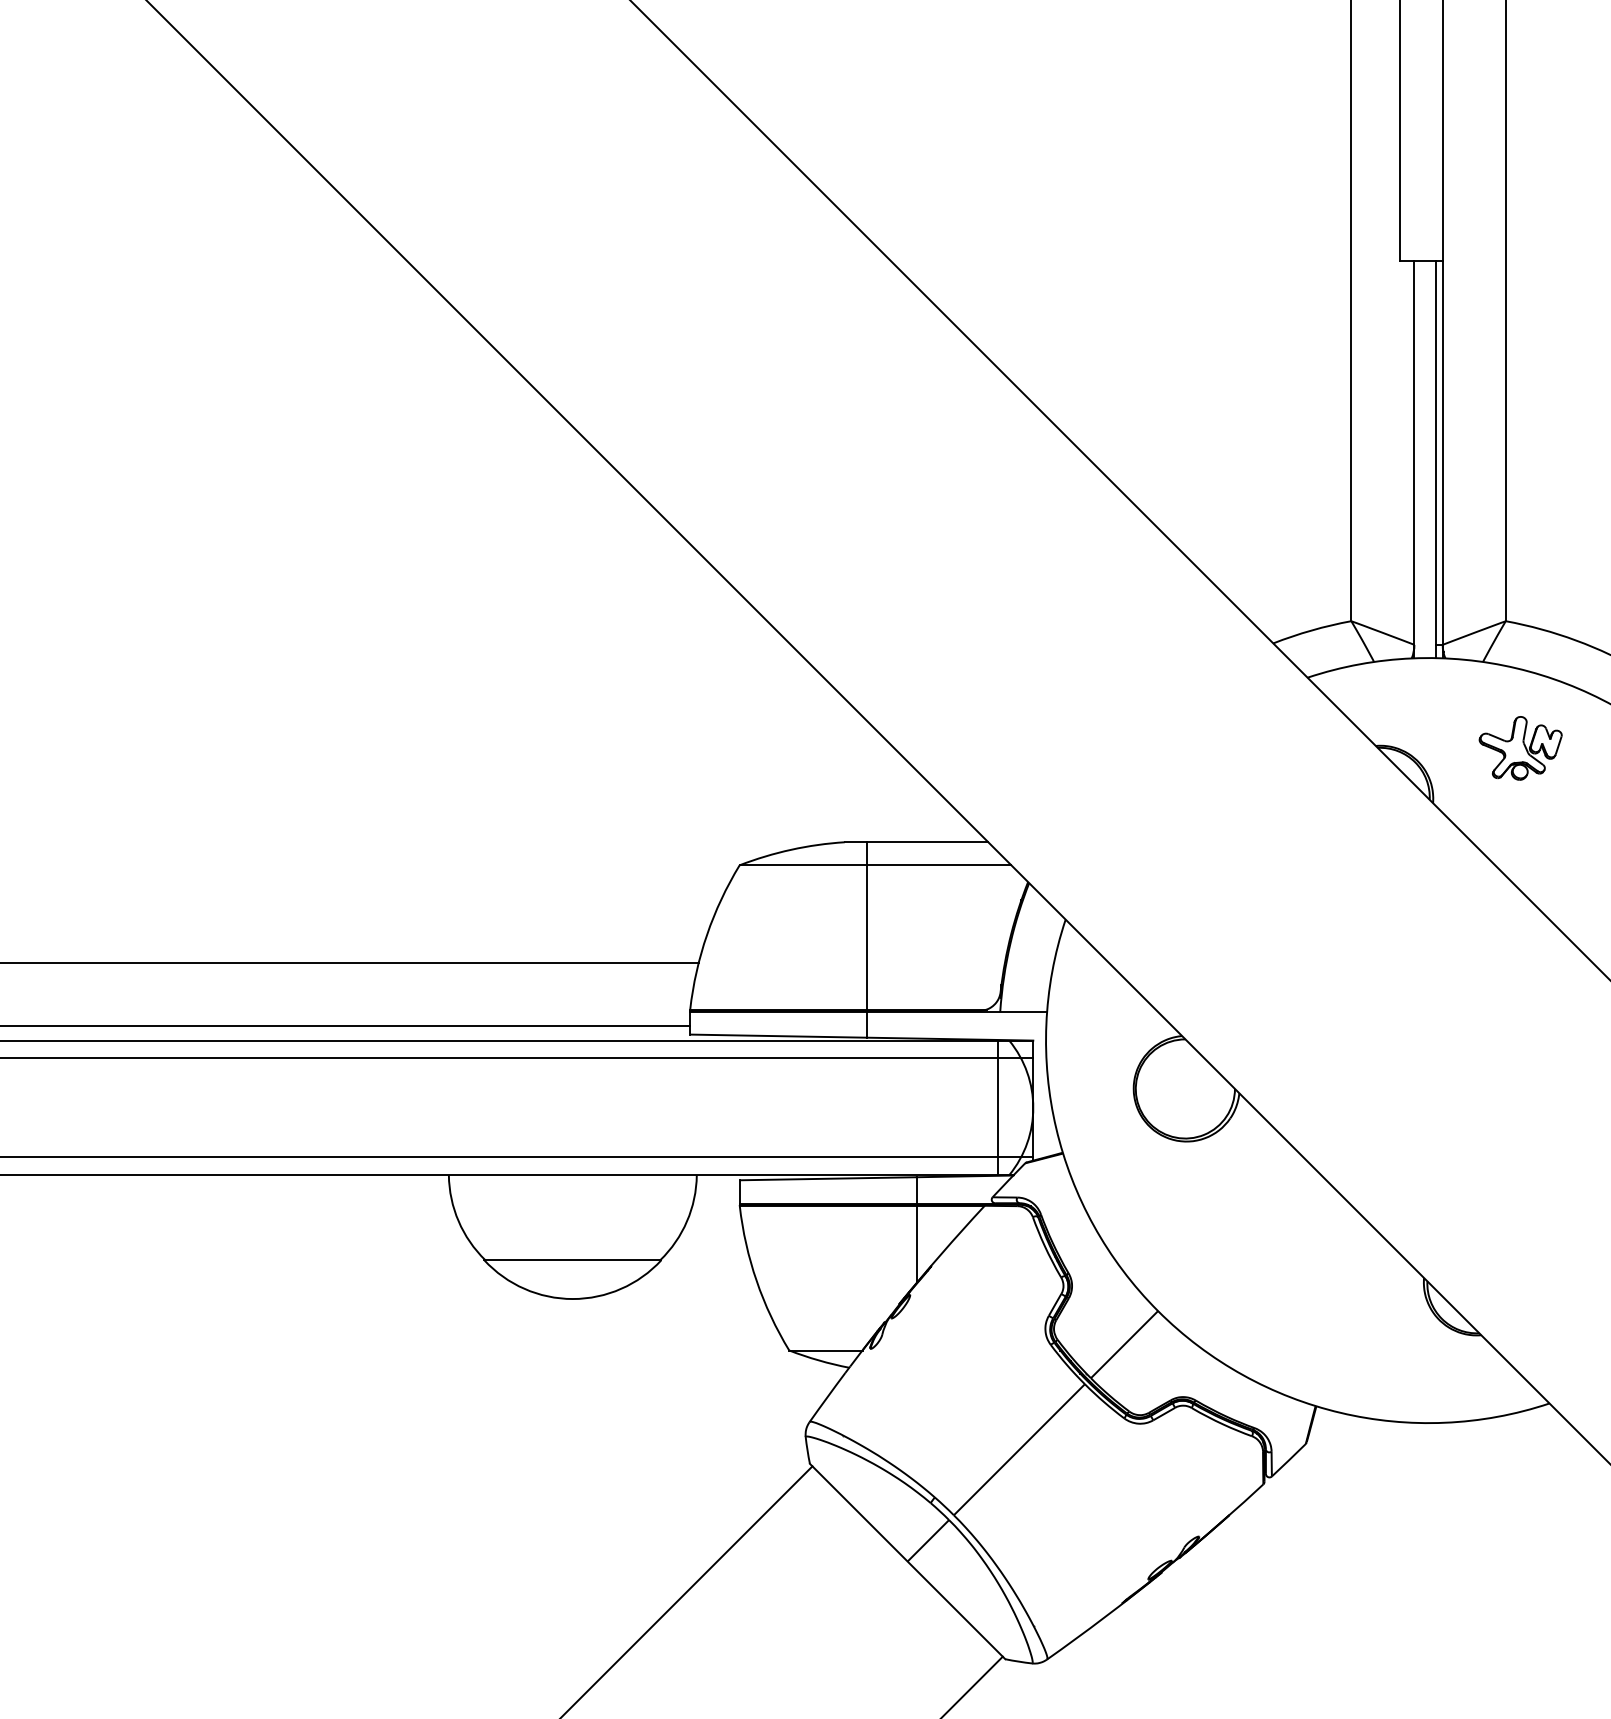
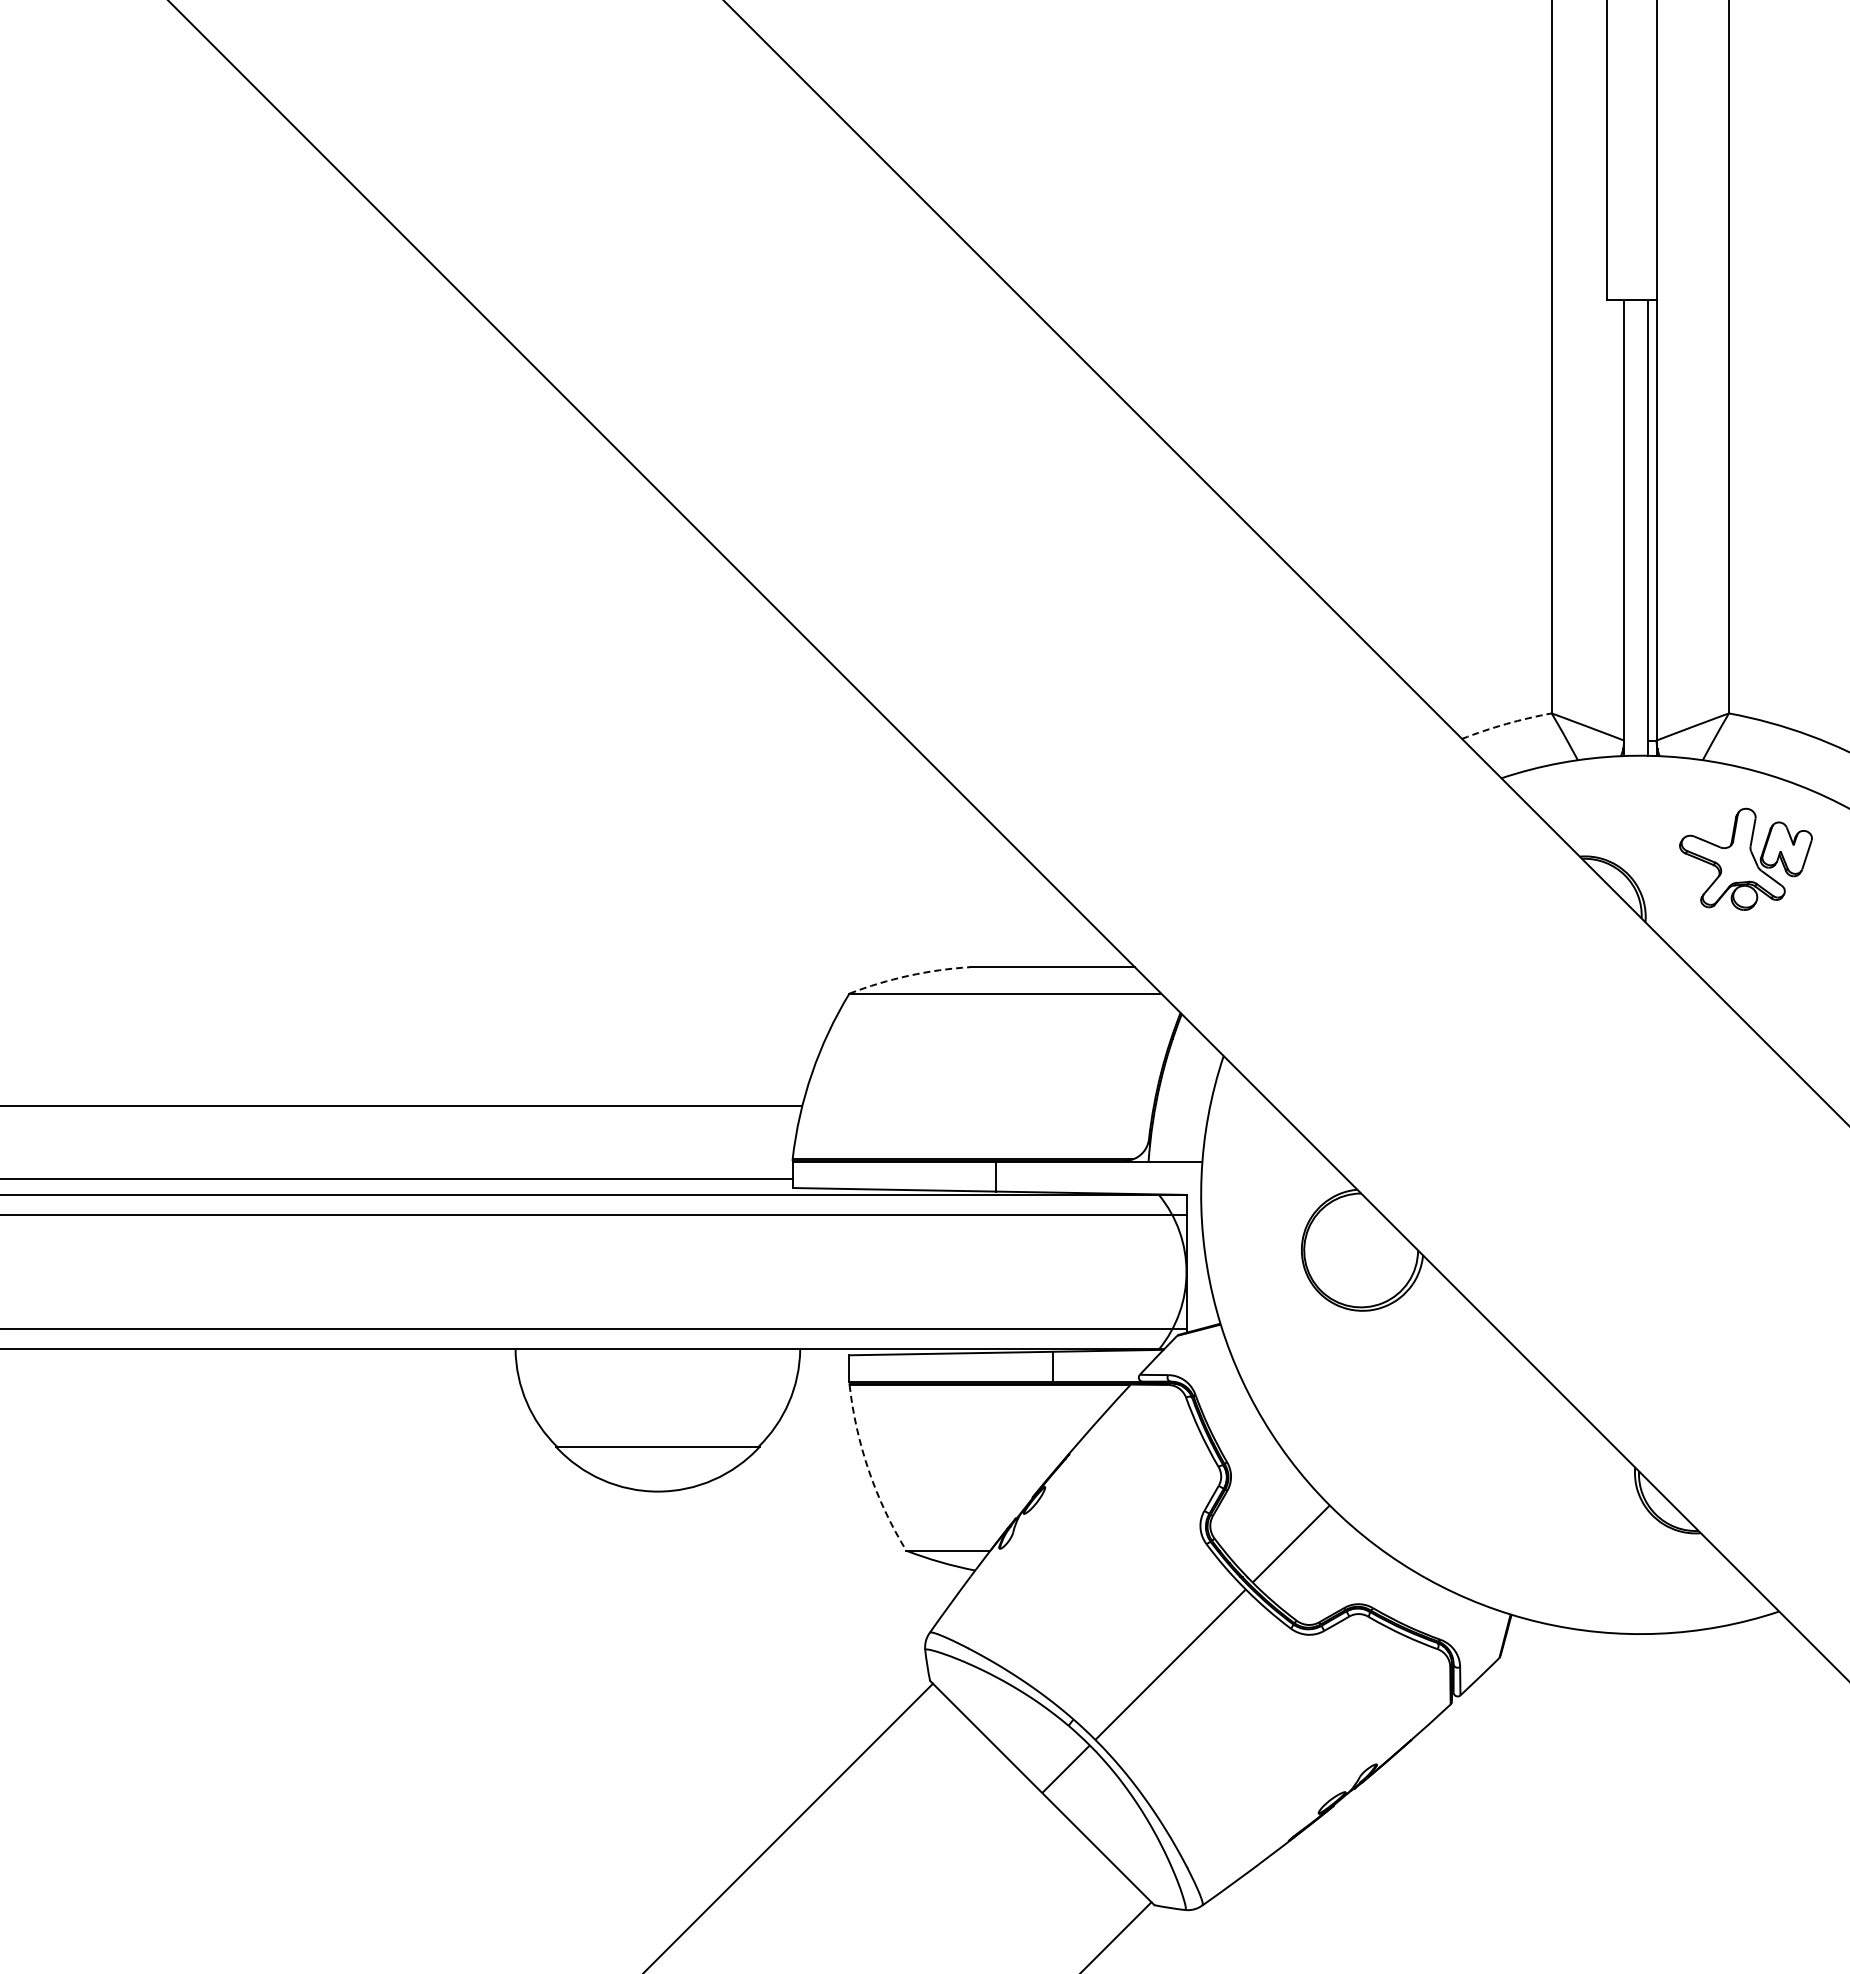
arc: (1311, 630) -> (1506, 724), solid -> dashed
part: (1521, 748) -> (1746, 859), size x1.4
arc: (791, 849) -> (908, 975), solid -> dashed
line: (866, 926) -> (995, 1063), removed
line: (997, 1107) -> (1145, 1271), removed
line: (916, 1244) -> (1052, 1428), removed
arc: (756, 1280) -> (868, 1470), solid -> dashed

